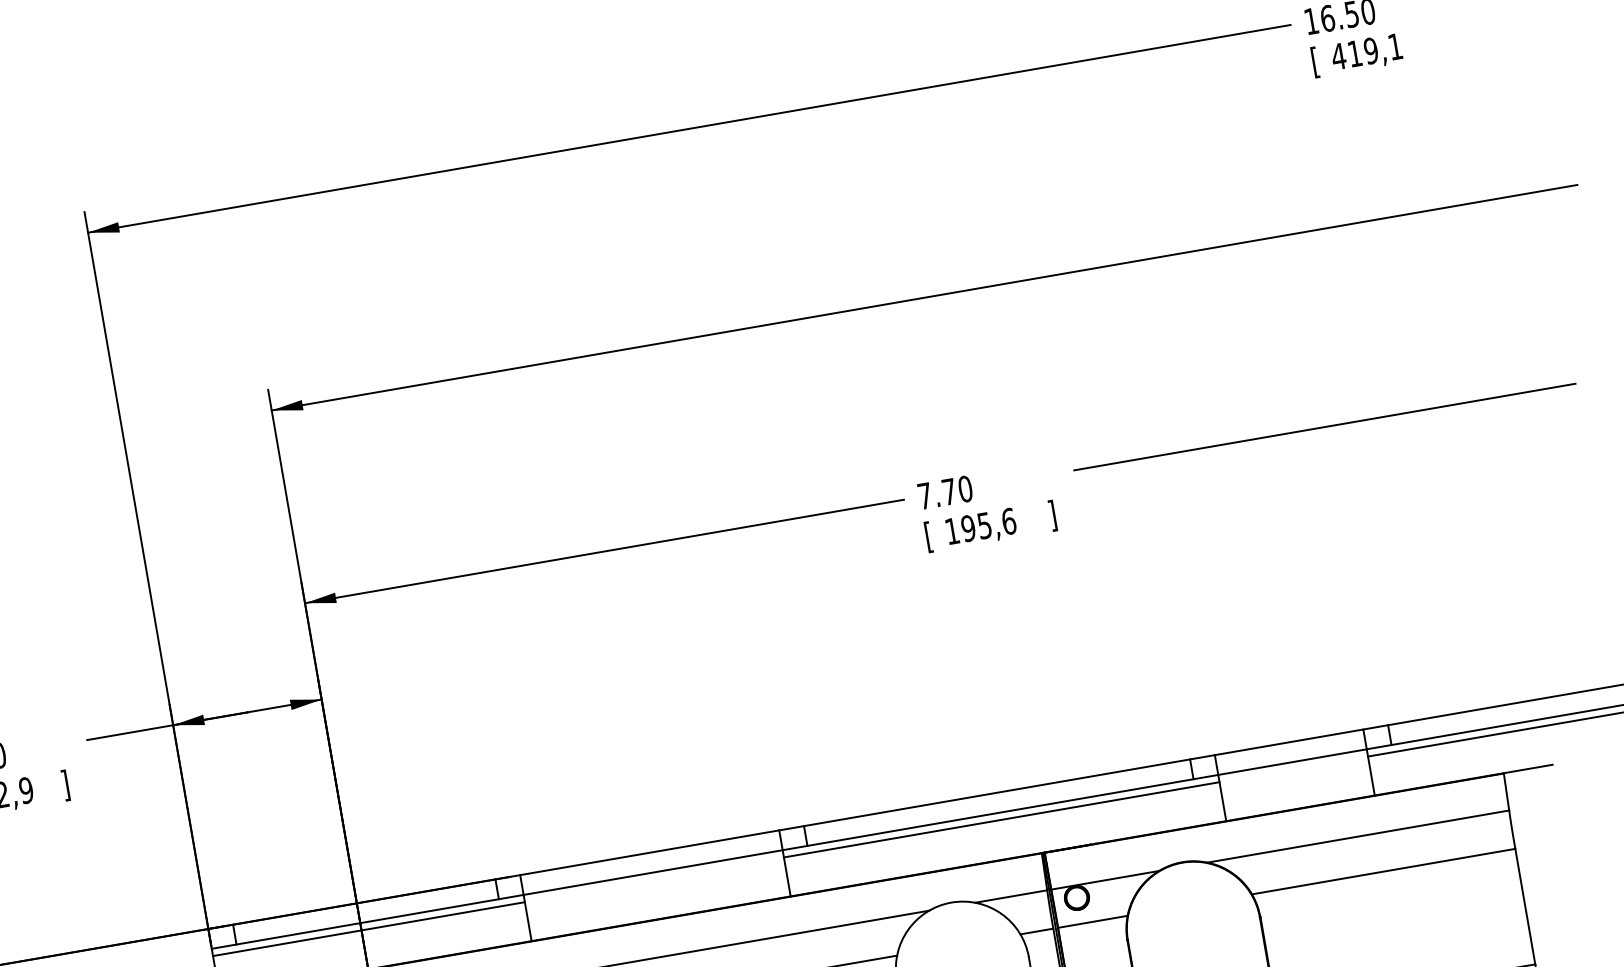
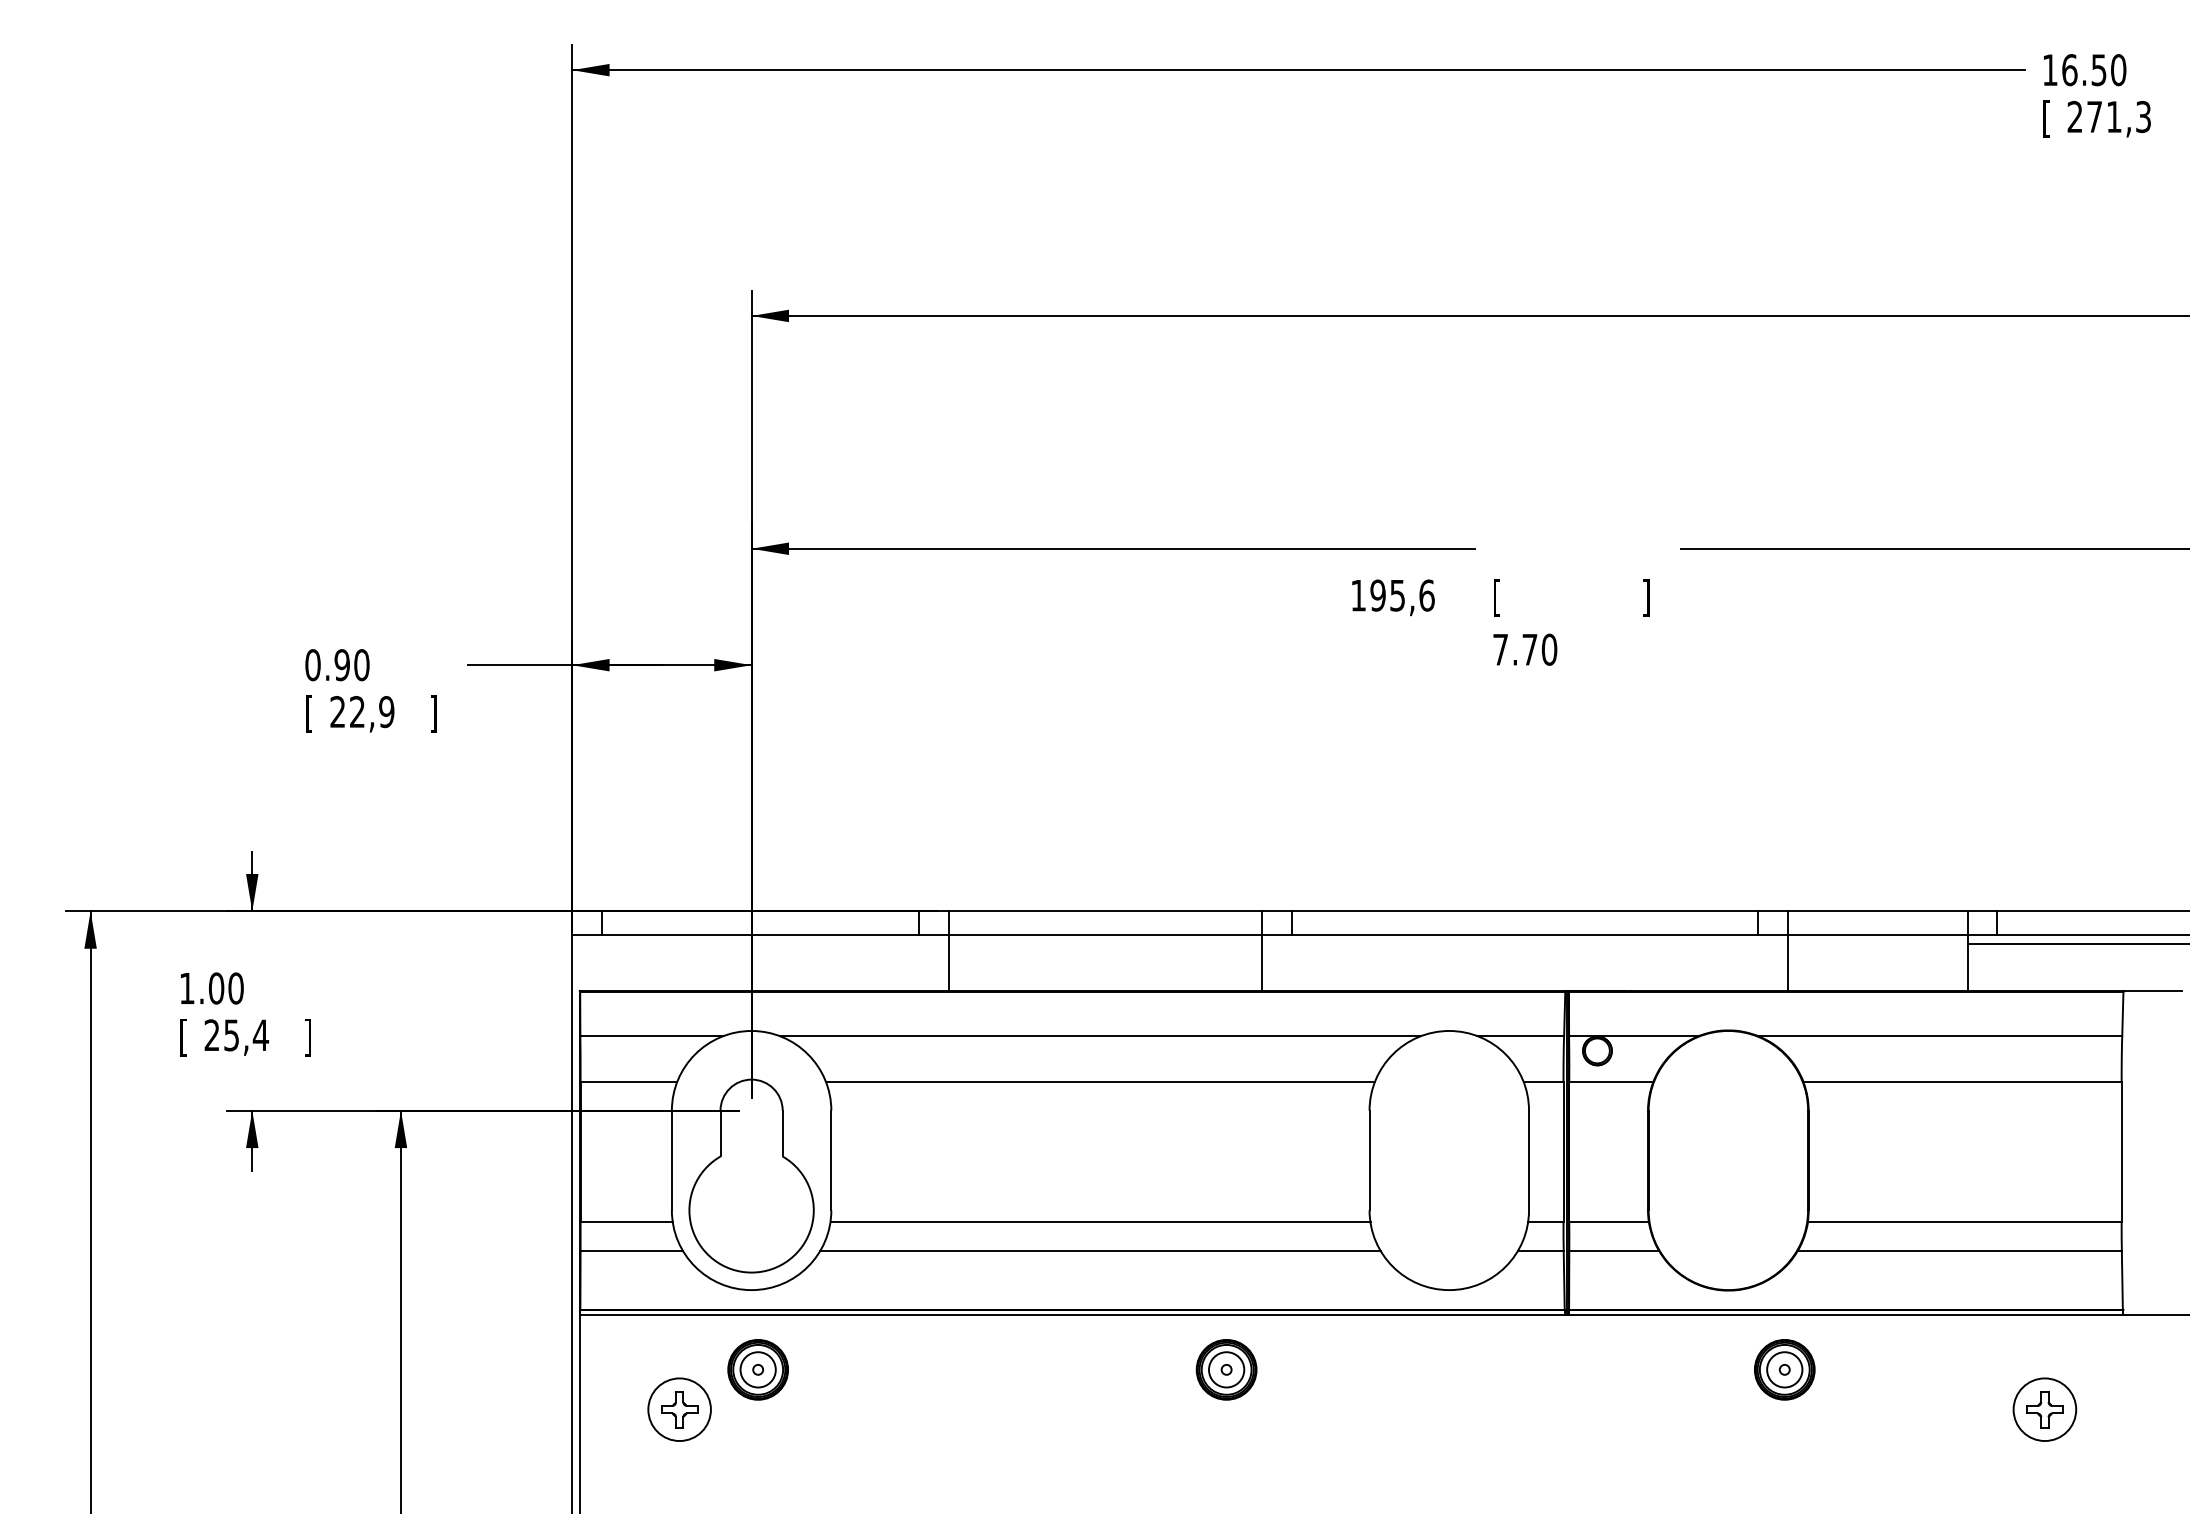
text: (1366, 51) -> (2108, 116), 419,1 -> 271,3
text: (945, 492) -> (1525, 649), moved
text: (981, 527) -> (1393, 597), moved
line: (1001, 820) -> (1524, 944), removed
line: (368, 929) -> (760, 944), removed

